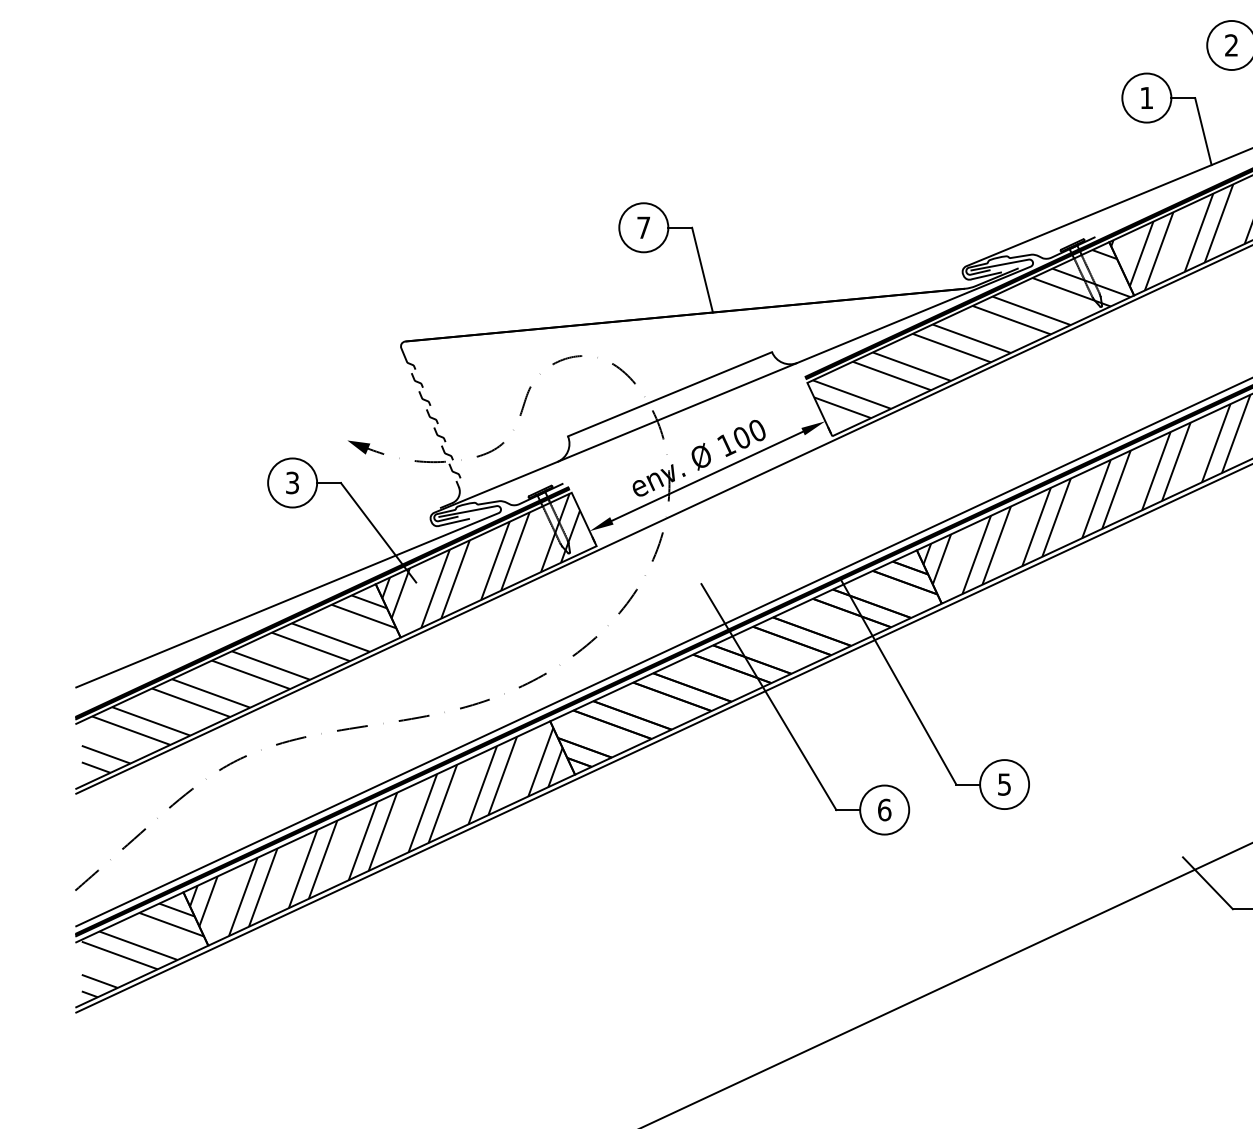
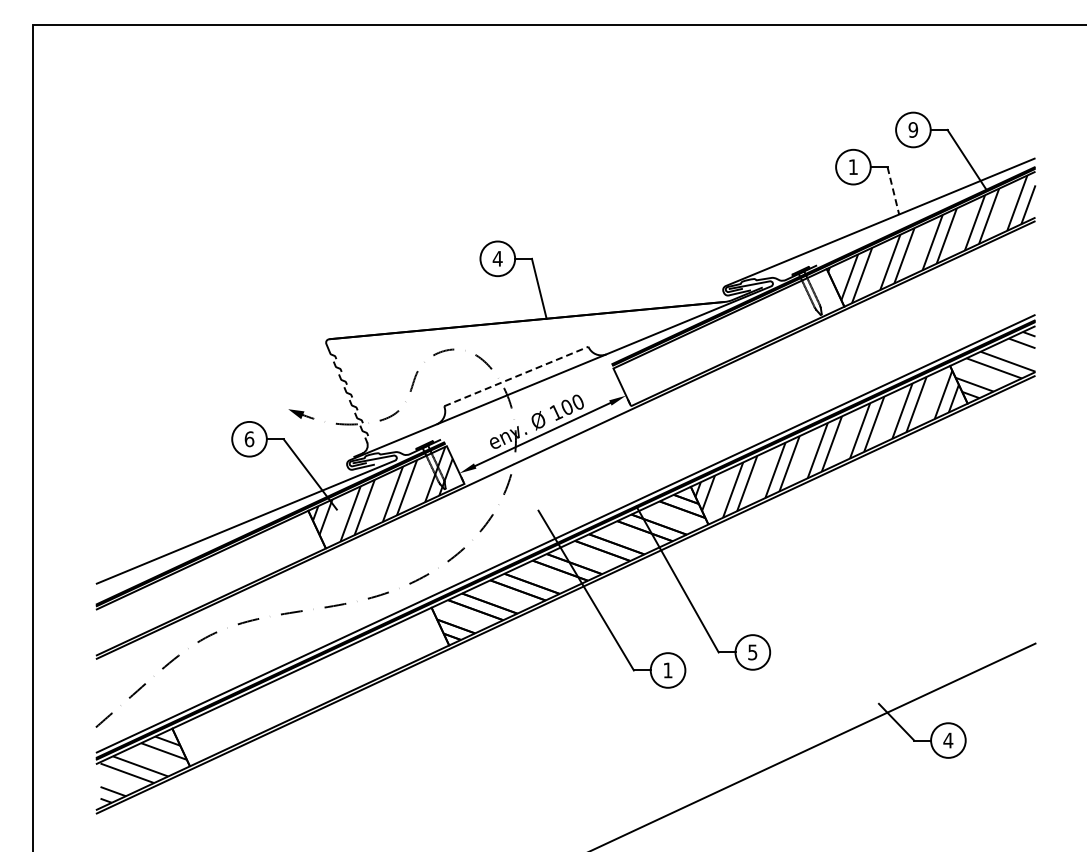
text: (1231, 44) -> (913, 129), 2 -> 9
line: (1203, 132) -> (893, 191), solid -> dashed
text: (643, 227) -> (497, 258), 7 -> 4
hatch: (971, 333) -> (729, 333), removed
line: (670, 394) -> (516, 376), solid -> dashed
text: (292, 483) -> (249, 439), 3 -> 6
hatch: (238, 684) -> (211, 581), removed
text: (883, 810) -> (667, 670), 6 -> 1
hatch: (376, 831) -> (308, 685), removed

